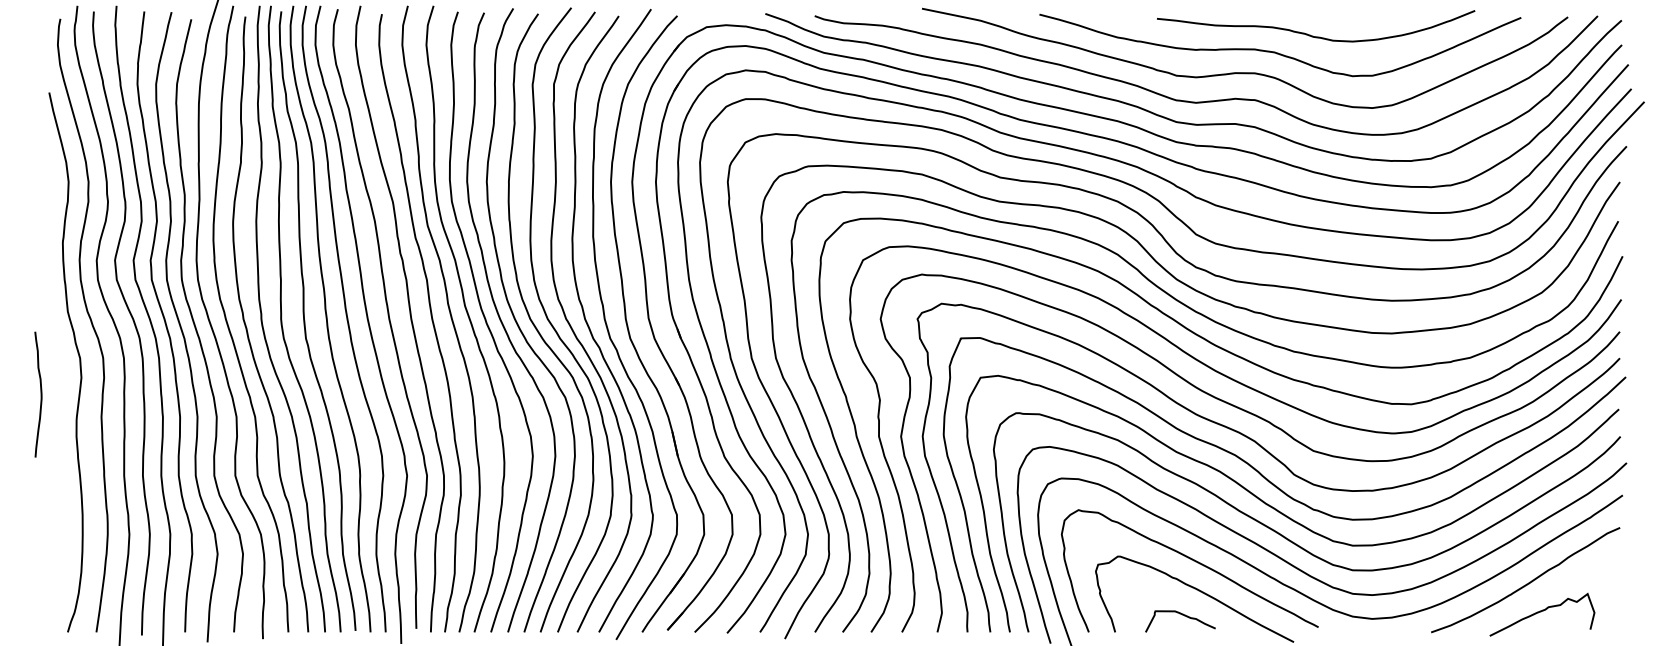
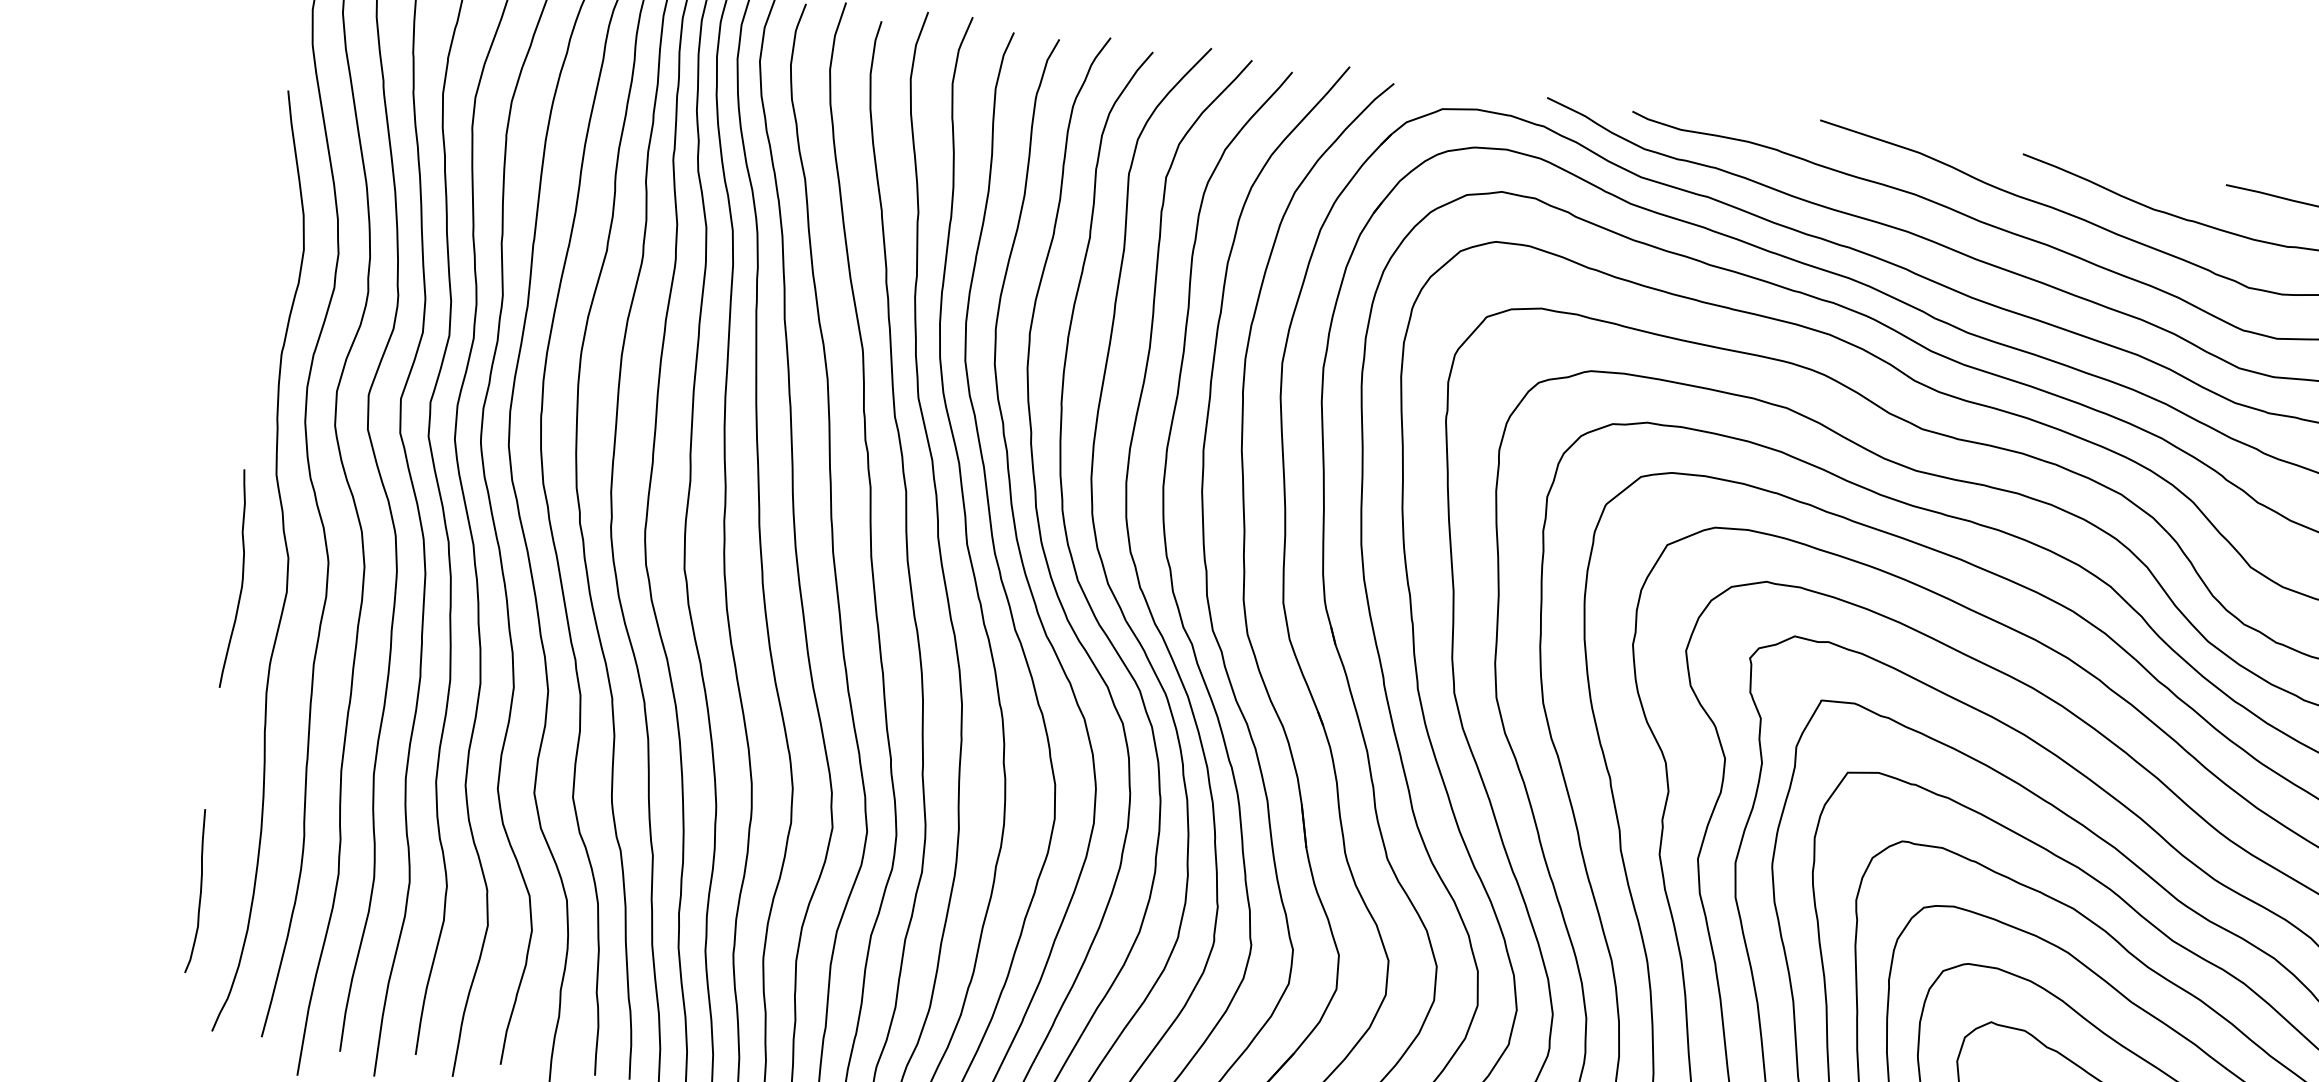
curve: (40, 394) -> (240, 579), moved
curve: (51, 553) -> (199, 891), added

